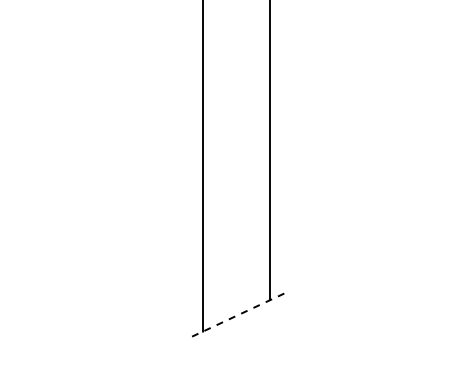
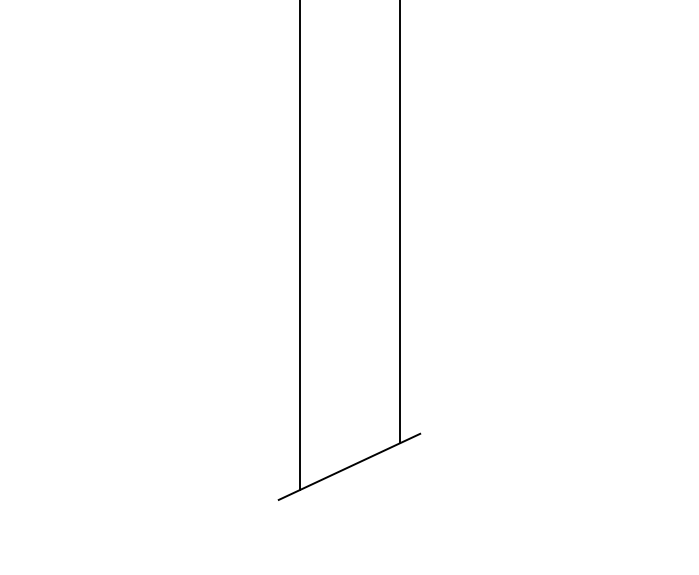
line: (236, 315) -> (349, 466), dashed -> solid

